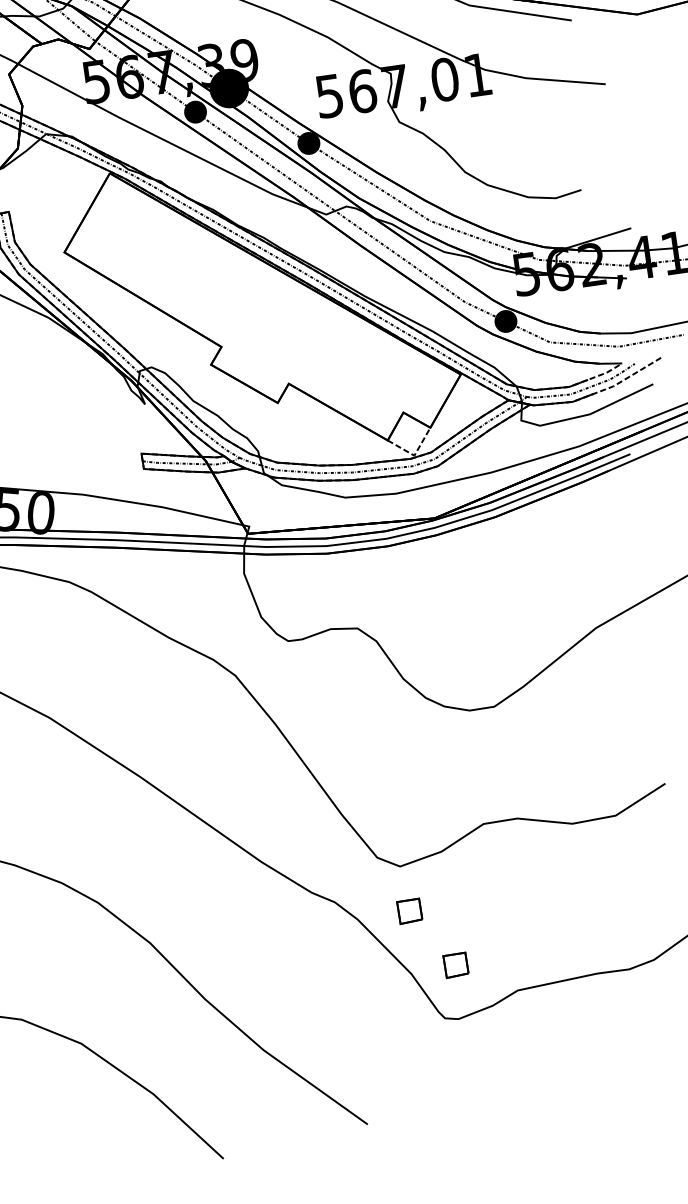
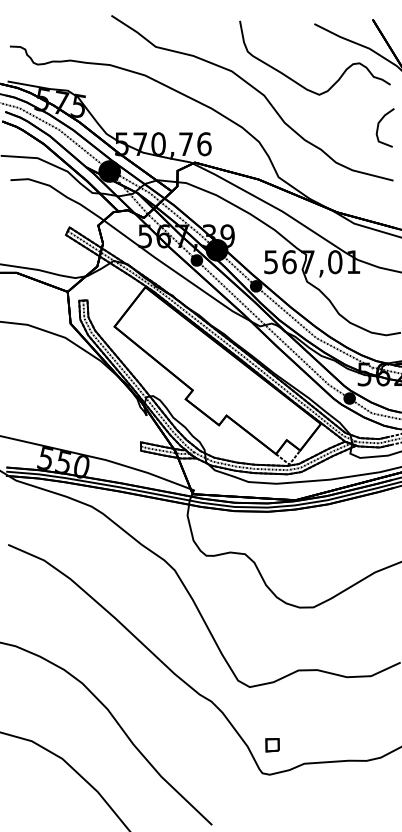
part: (409, 911) -> (251, 712), removed

